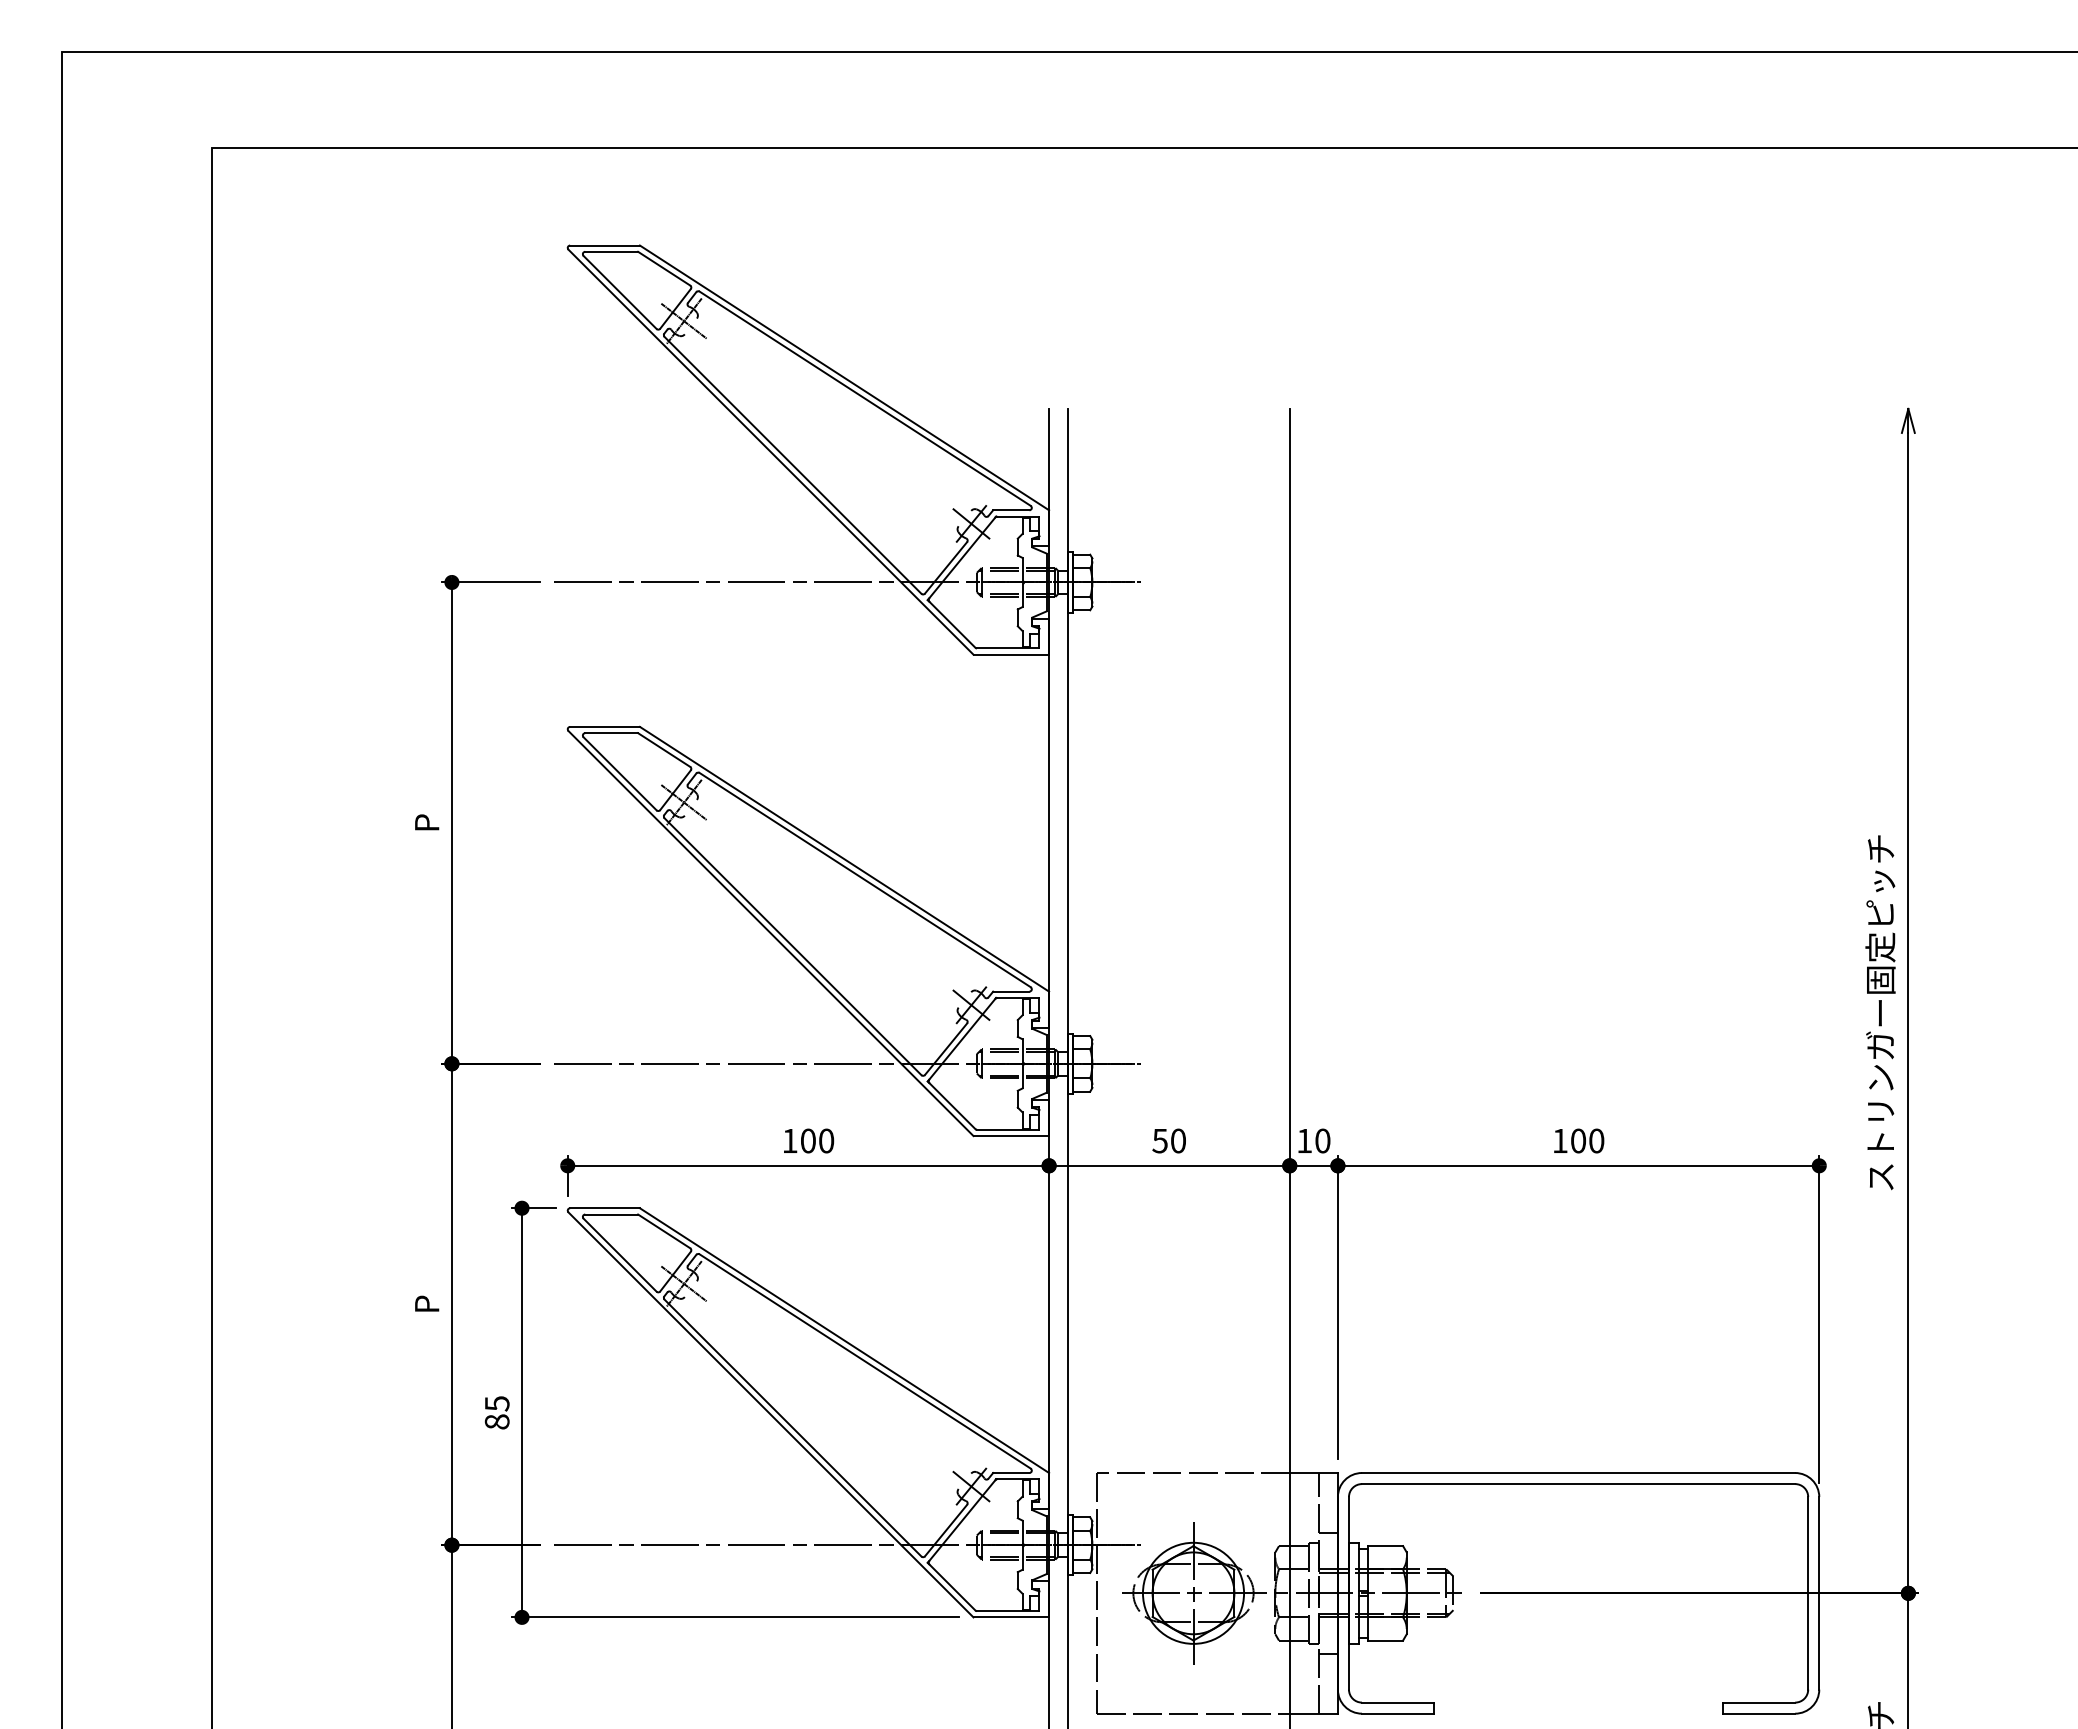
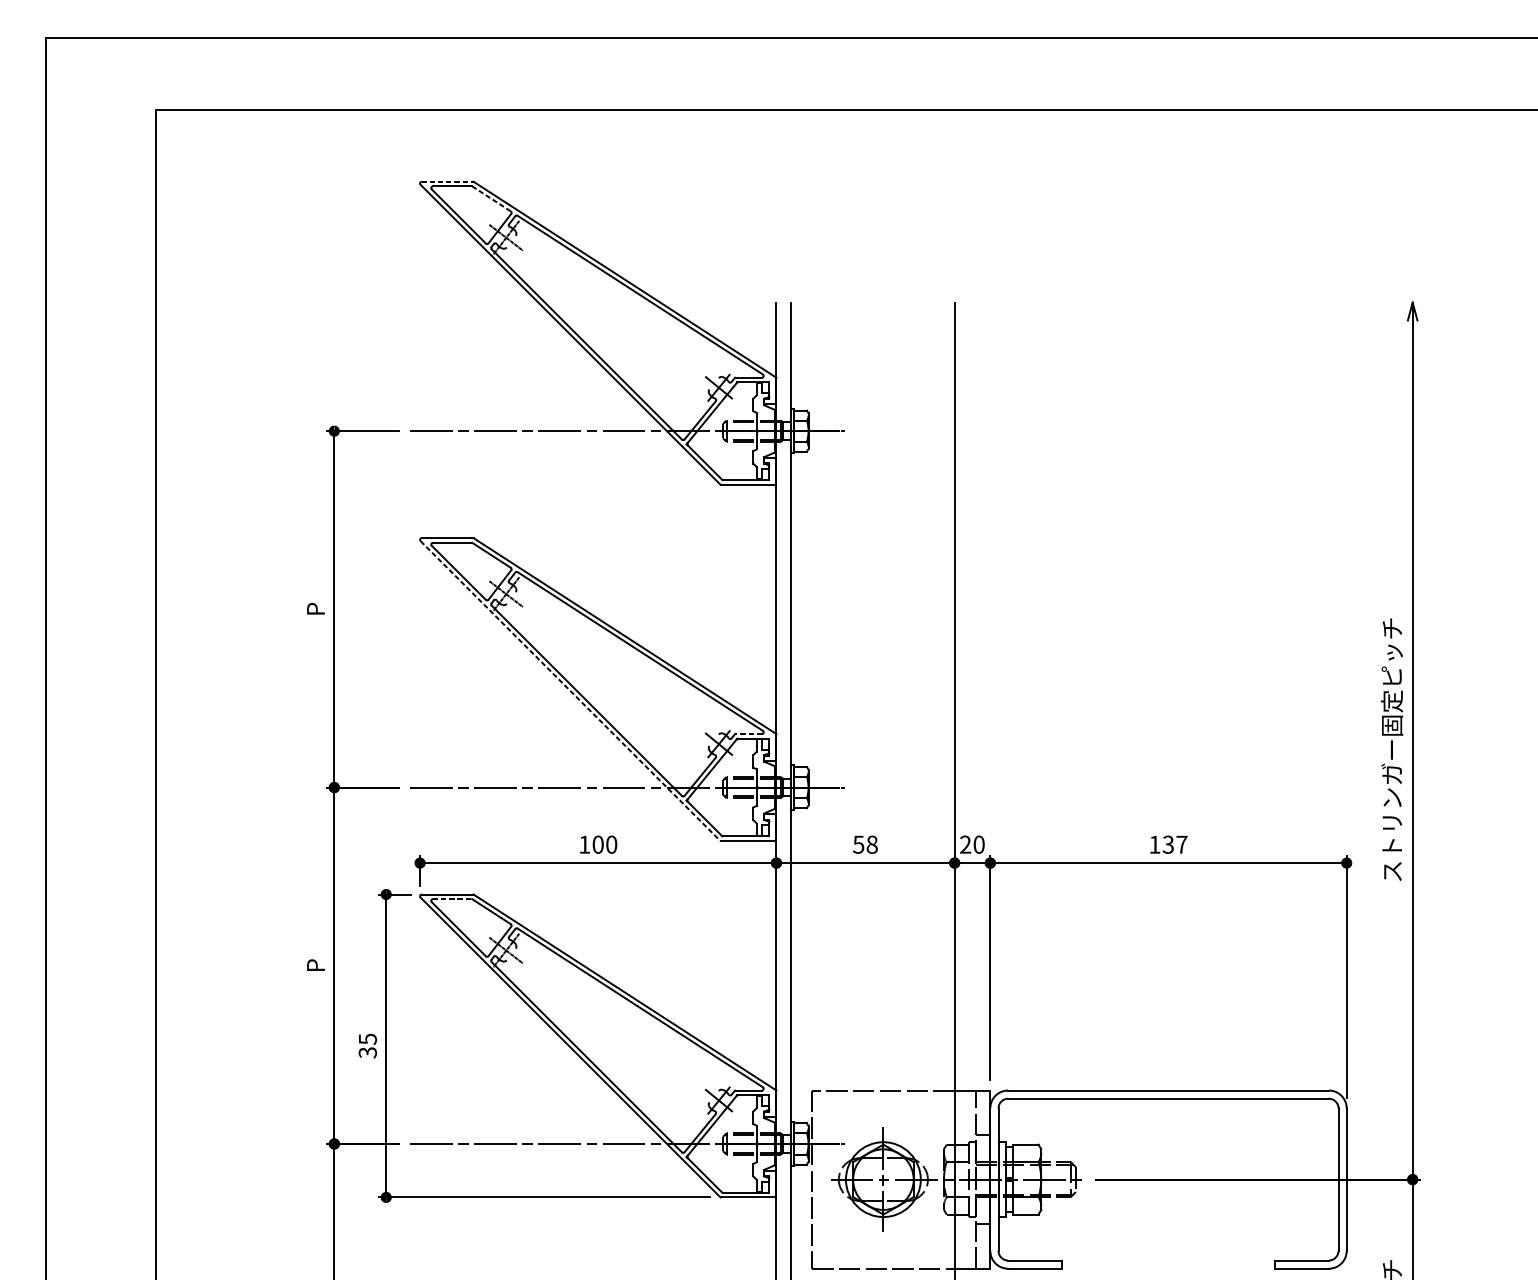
line: (605, 245) -> (448, 181), solid -> dashed
line: (664, 268) -> (491, 198), solid -> dashed
line: (771, 933) -> (570, 691), solid -> dashed
line: (1010, 991) -> (747, 734), solid -> dashed
text: (1304, 1140) -> (965, 844), 10 -> 20
text: (1587, 1140) -> (1175, 844), 100 -> 137
text: (1178, 1141) -> (872, 845), 50 -> 58
line: (612, 1214) -> (453, 899), solid -> dashed
text: (496, 1421) -> (367, 1052), 85 -> 35

